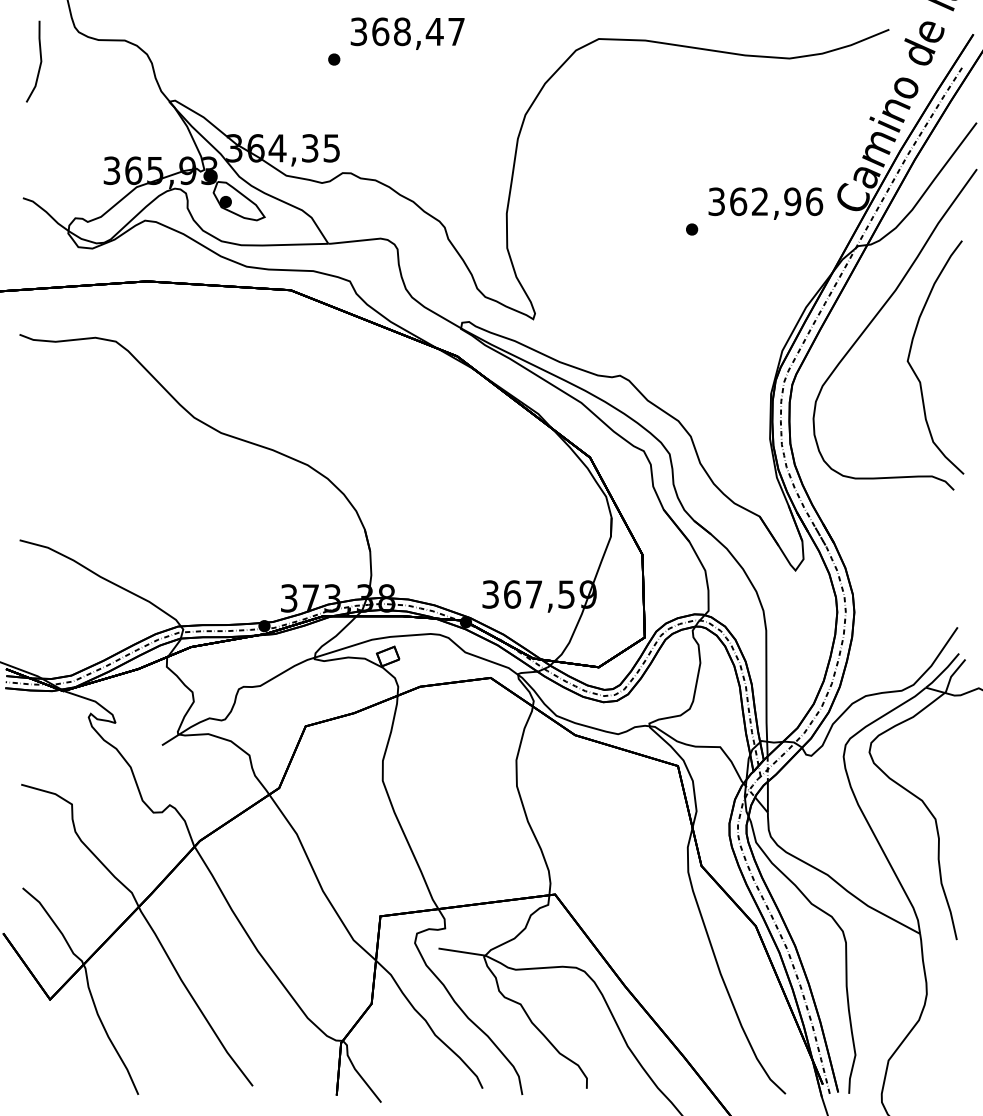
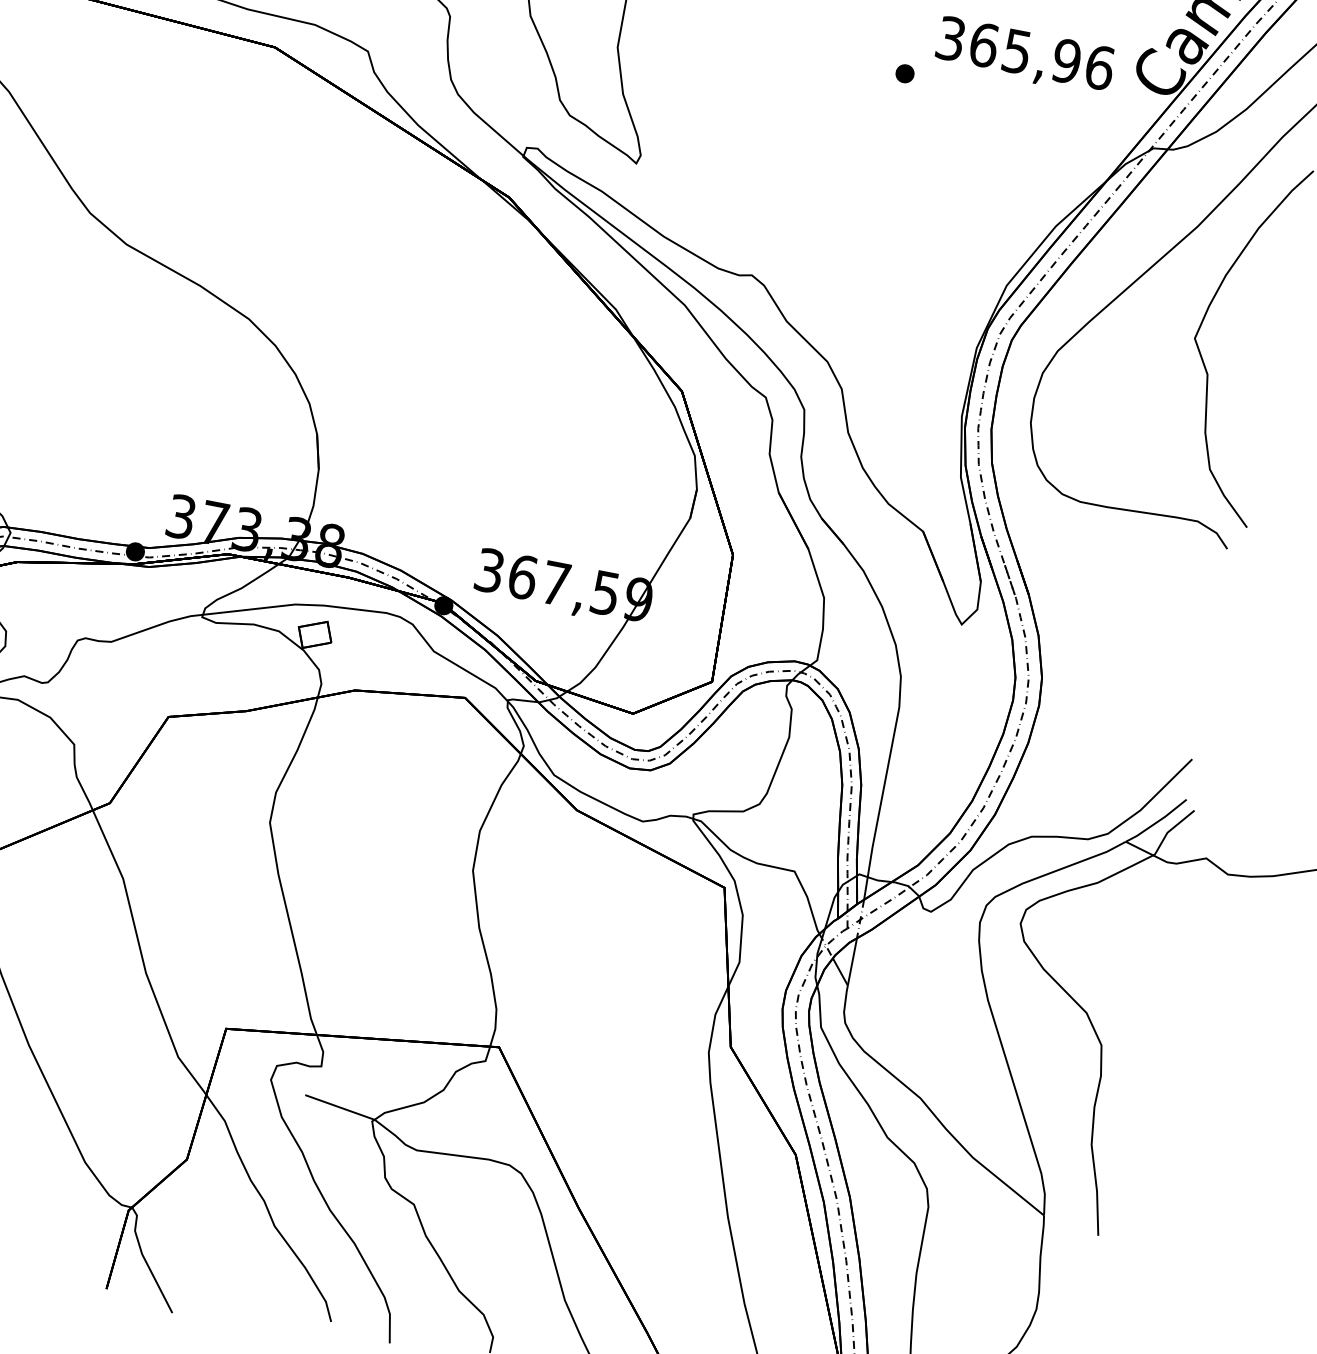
text: (760, 201) -> (1017, 51), 362,96 -> 365,96

